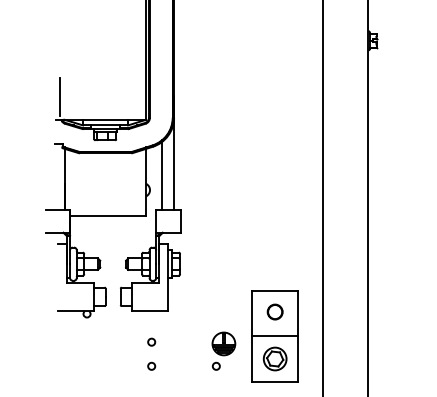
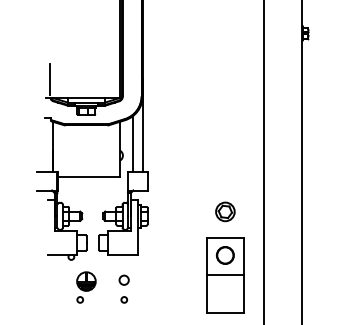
circle: (275, 312) -> (225, 255), size x1.4
circle: (151, 341) -> (124, 279), size x1.6
part: (223, 351) -> (86, 287), moved
part: (275, 358) -> (225, 211), moved

